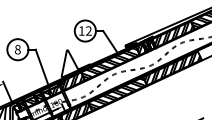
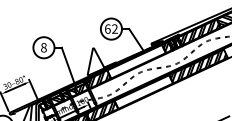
text: (81, 30) -> (107, 28), 12 -> 62
hatch: (109, 62) -> (135, 60), removed
hatch: (116, 92) -> (142, 90), removed

